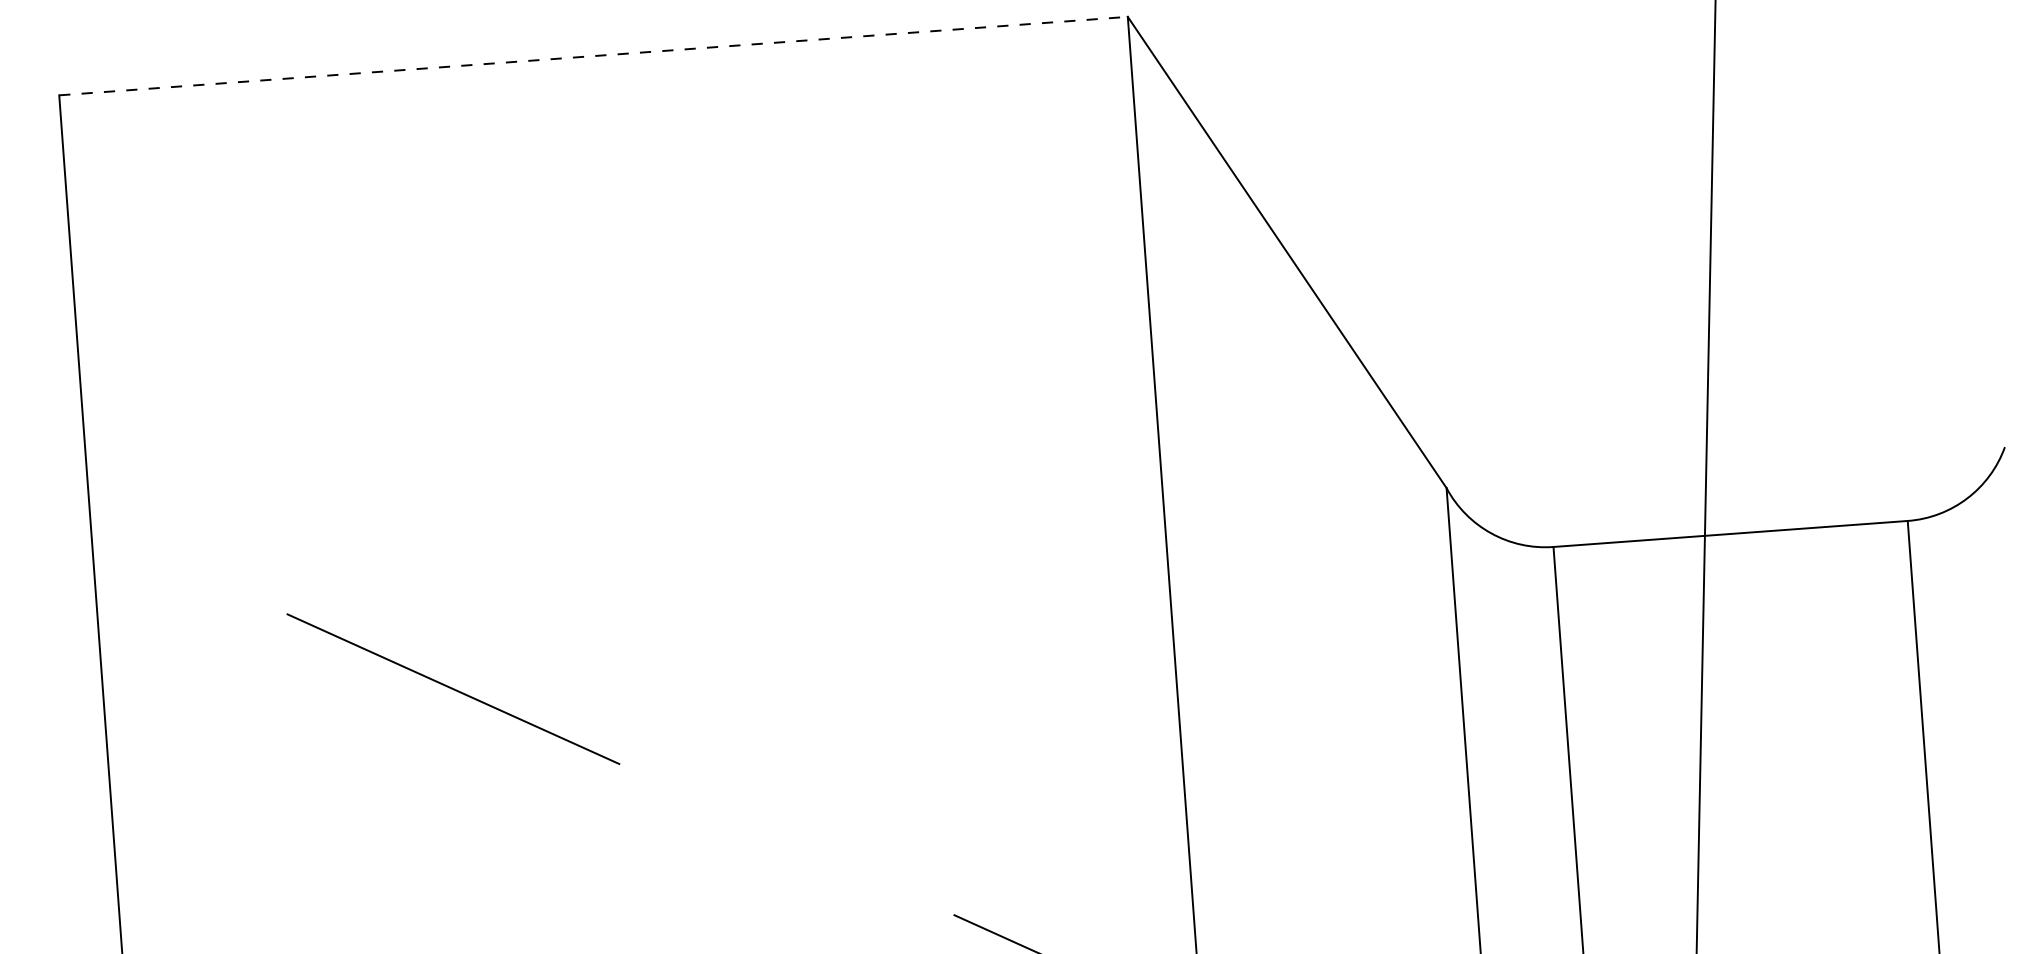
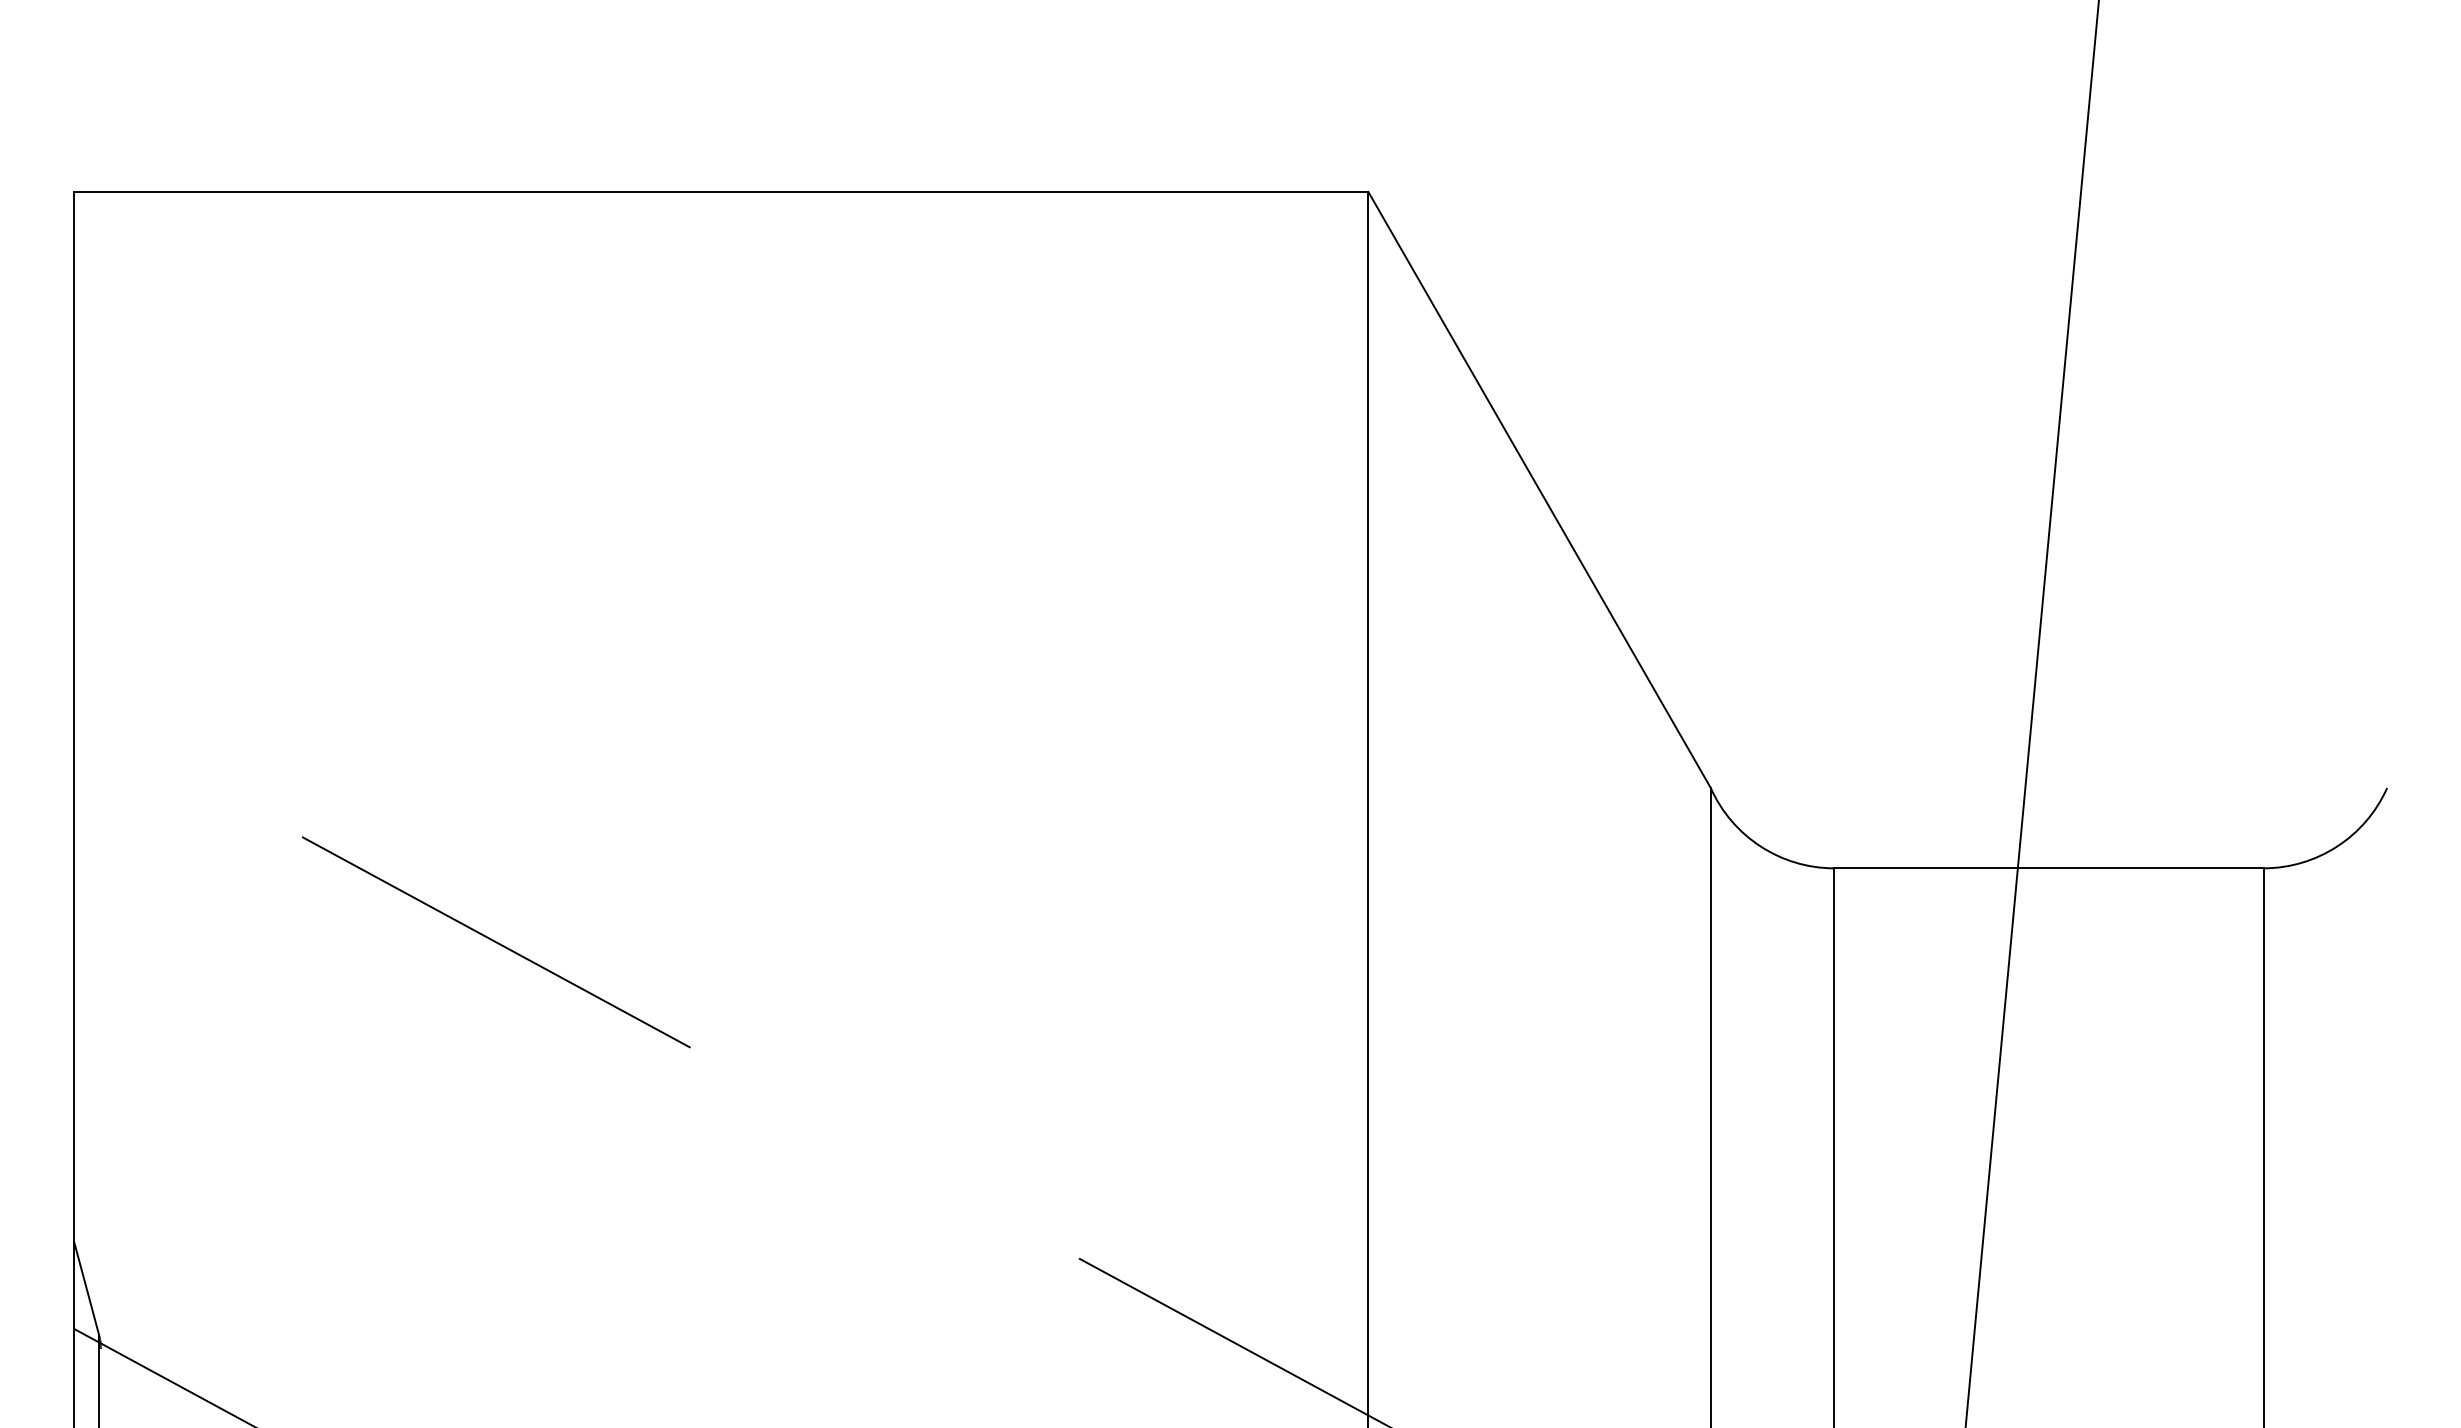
line: (593, 55) -> (721, 191), dashed -> solid

